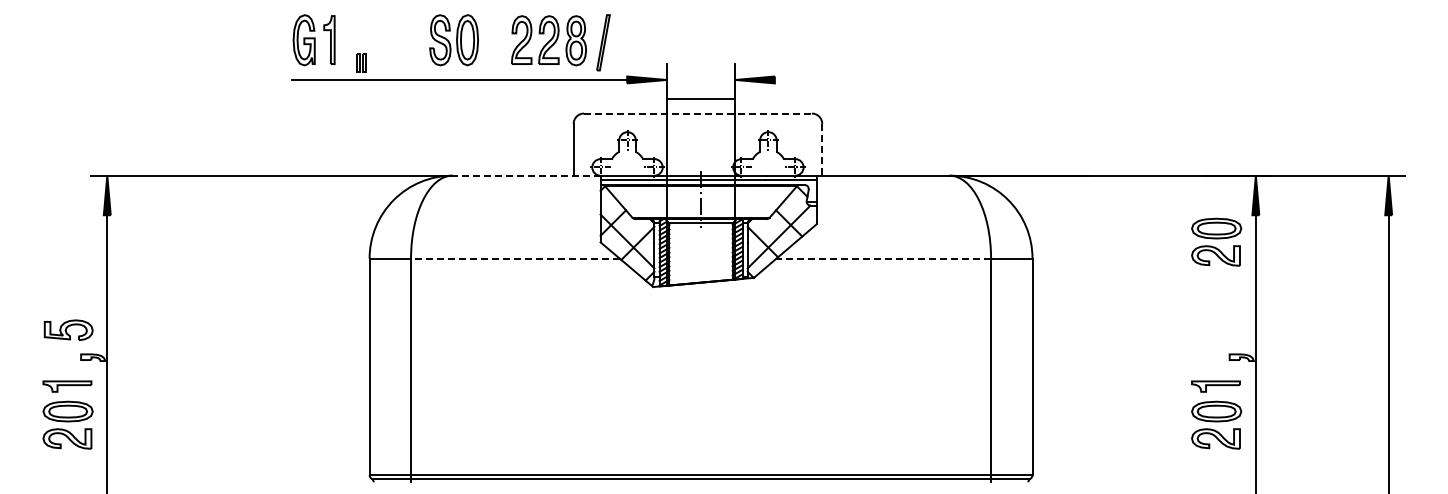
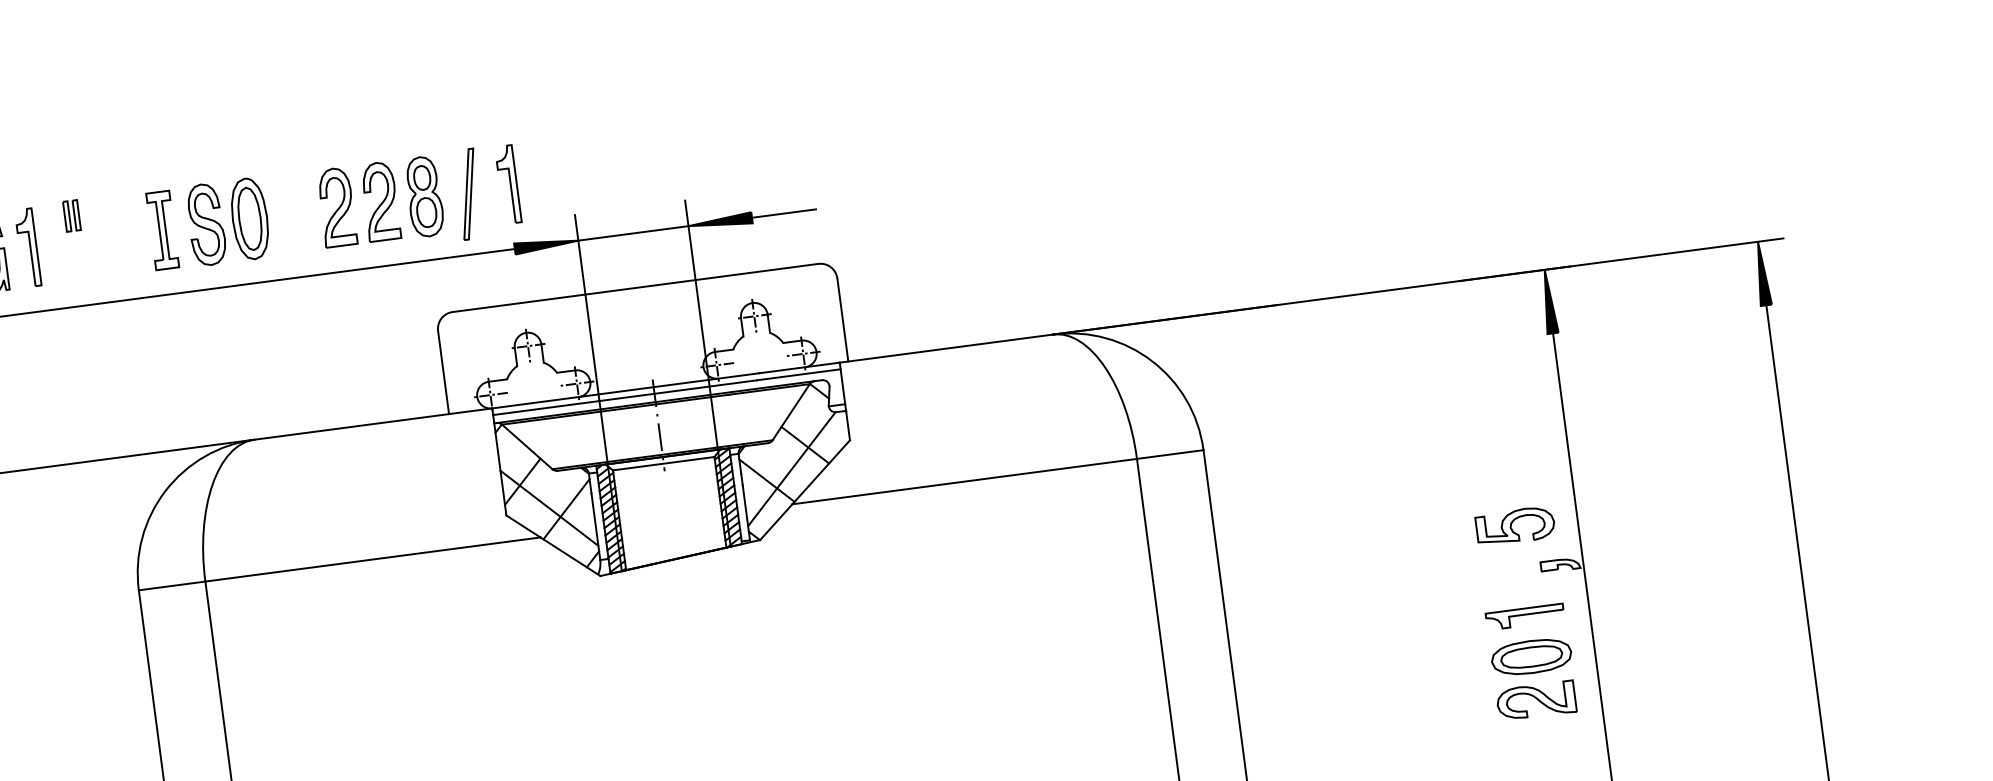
part: (412, 39) -> (161, 229), added
part: (628, 39) -> (508, 183), added
part: (361, 62) -> (71, 215), moved
line: (794, 79) -> (783, 212), added
line: (700, 98) -> (632, 232), moved
line: (697, 113) -> (634, 287), dashed -> solid
line: (822, 149) -> (843, 319), dashed -> solid
line: (526, 175) -> (373, 423), dashed -> solid
part: (1216, 241) -> (1495, 383), removed
line: (514, 258) -> (371, 559), dashed -> solid
line: (883, 258) -> (964, 481), dashed -> solid
part: (1217, 329) -> (1515, 524), added

